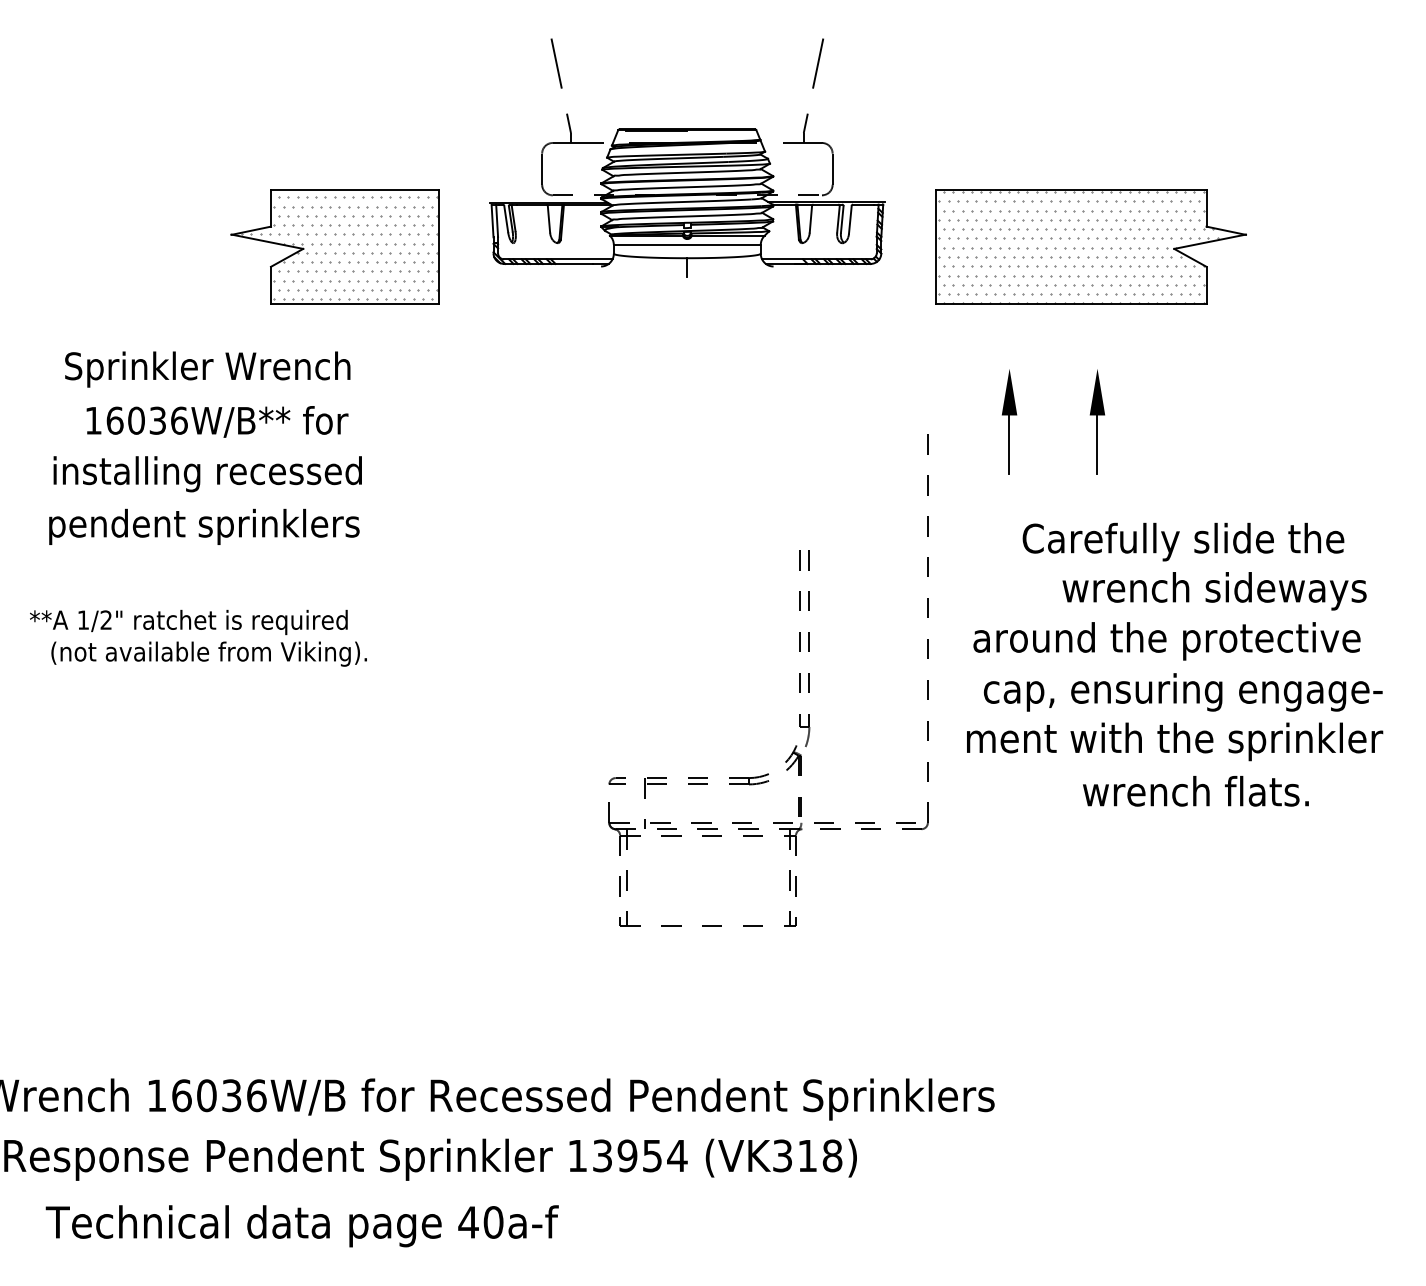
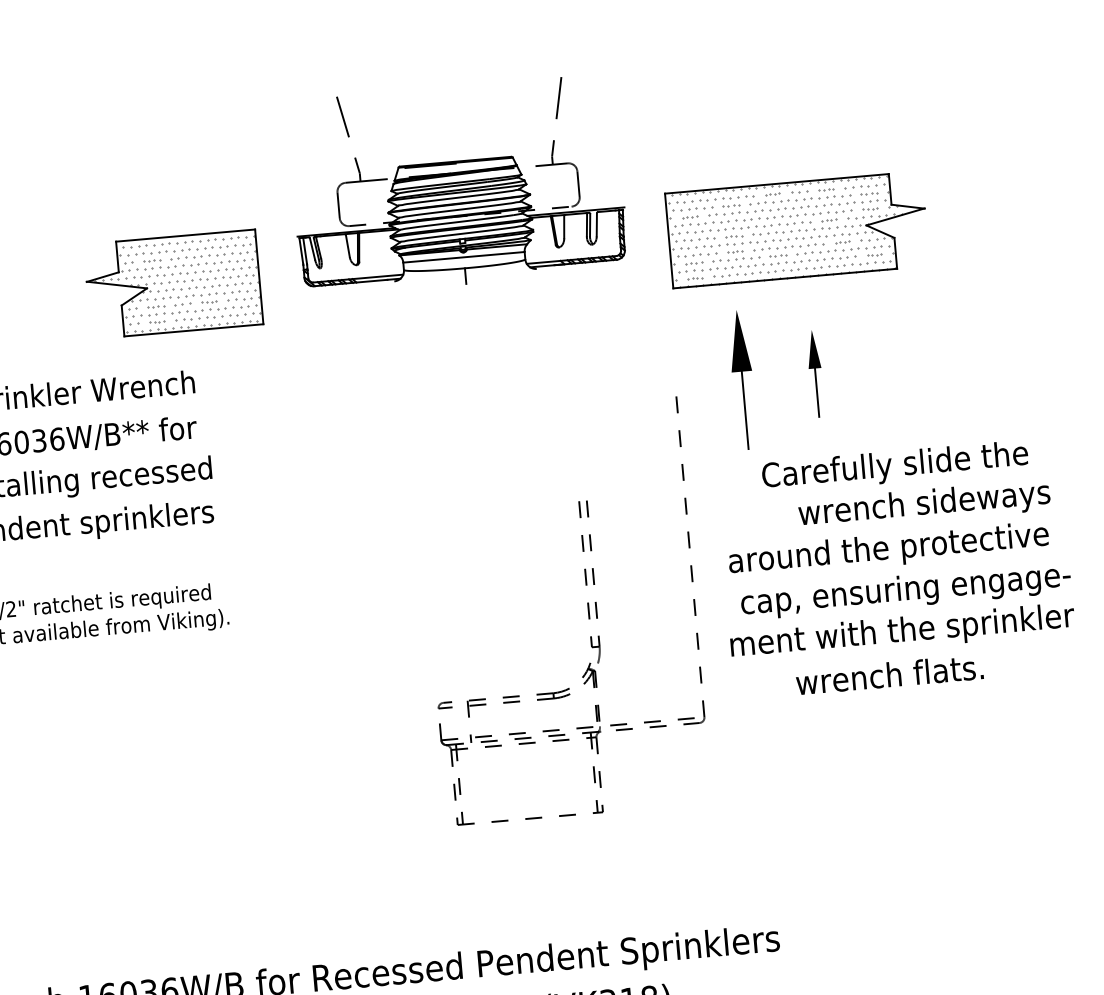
part: (1064, 201) -> (772, 194), size x0.6
part: (1129, 201) -> (826, 189), size x0.6
part: (1013, 211) -> (730, 206), size x0.7
part: (1180, 211) -> (868, 194), size x0.7
part: (311, 216) -> (151, 261), size x0.7
part: (962, 220) -> (689, 217), size x0.6
part: (1180, 229) -> (870, 208), size x0.6
part: (1129, 238) -> (828, 220), size x0.6
part: (1013, 248) -> (733, 236), size x0.7
part: (1013, 266) -> (734, 251), size x0.6
part: (1143, 266) -> (842, 242), size x0.6
part: (311, 271) -> (155, 306), size x0.7
part: (376, 271) -> (209, 301), size x0.6
part: (962, 276) -> (693, 263), size x0.7
part: (1064, 276) -> (777, 256), size x0.7
part: (1180, 285) -> (874, 255), size x0.6
part: (311, 290) -> (156, 322), size x0.6
part: (962, 294) -> (694, 278), size x0.6
part: (1009, 421) -> (742, 379), size x1.6
text: (1195, 791) -> (889, 675), moved

